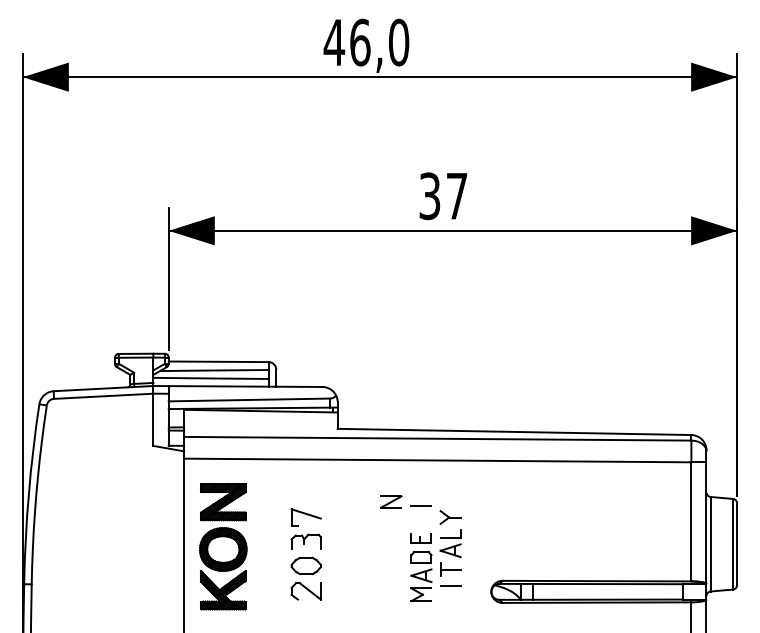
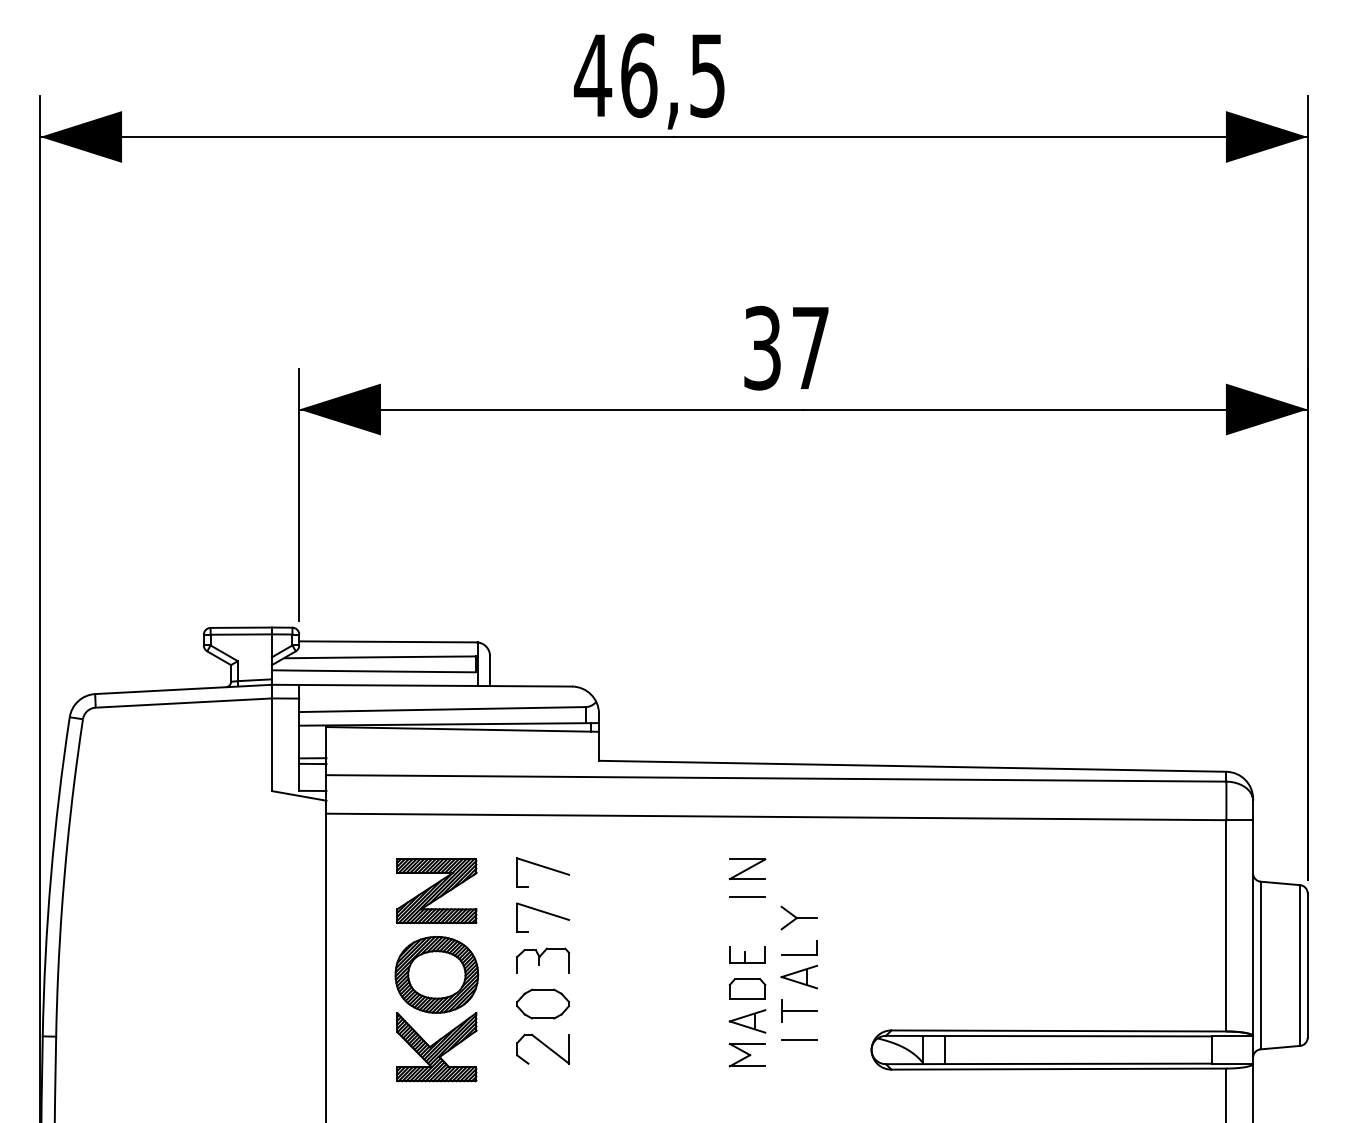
text: (398, 42) -> (706, 75), 46,0 -> 46,5
part: (305, 491) -> (541, 871), added
part: (391, 501) -> (747, 868), moved
part: (223, 546) -> (437, 969), moved

